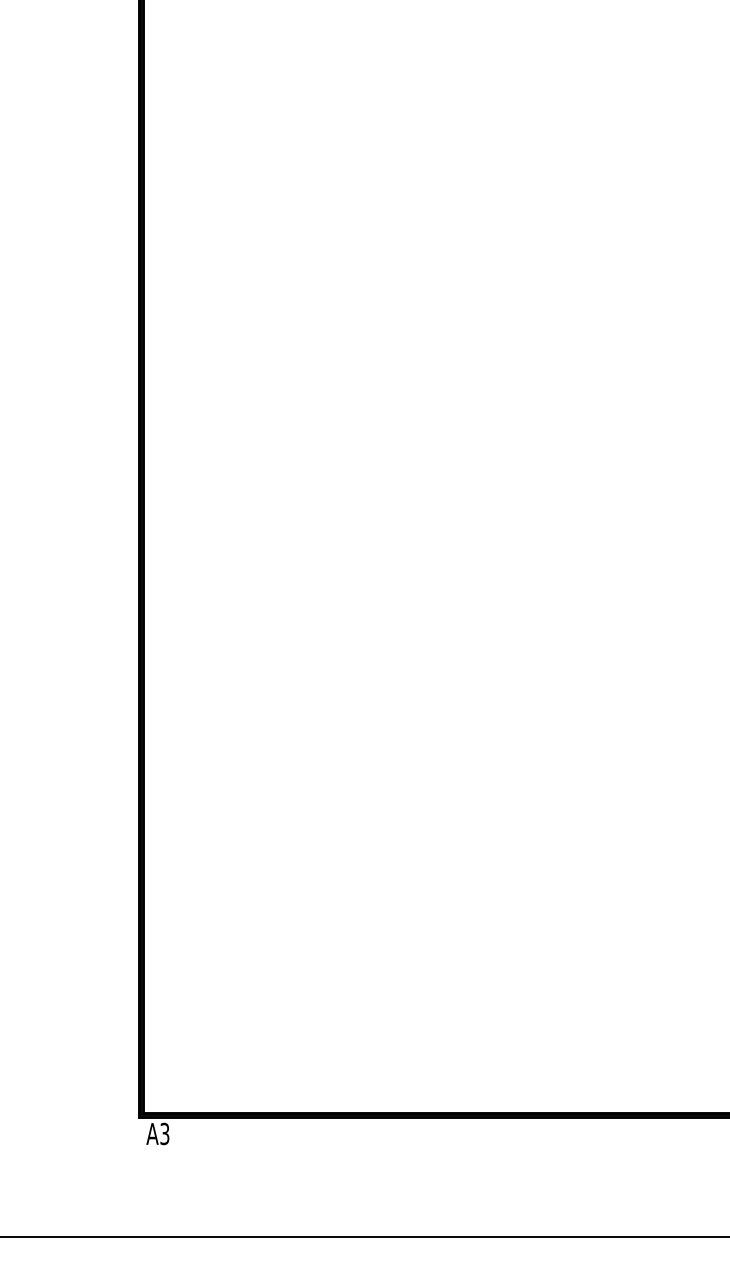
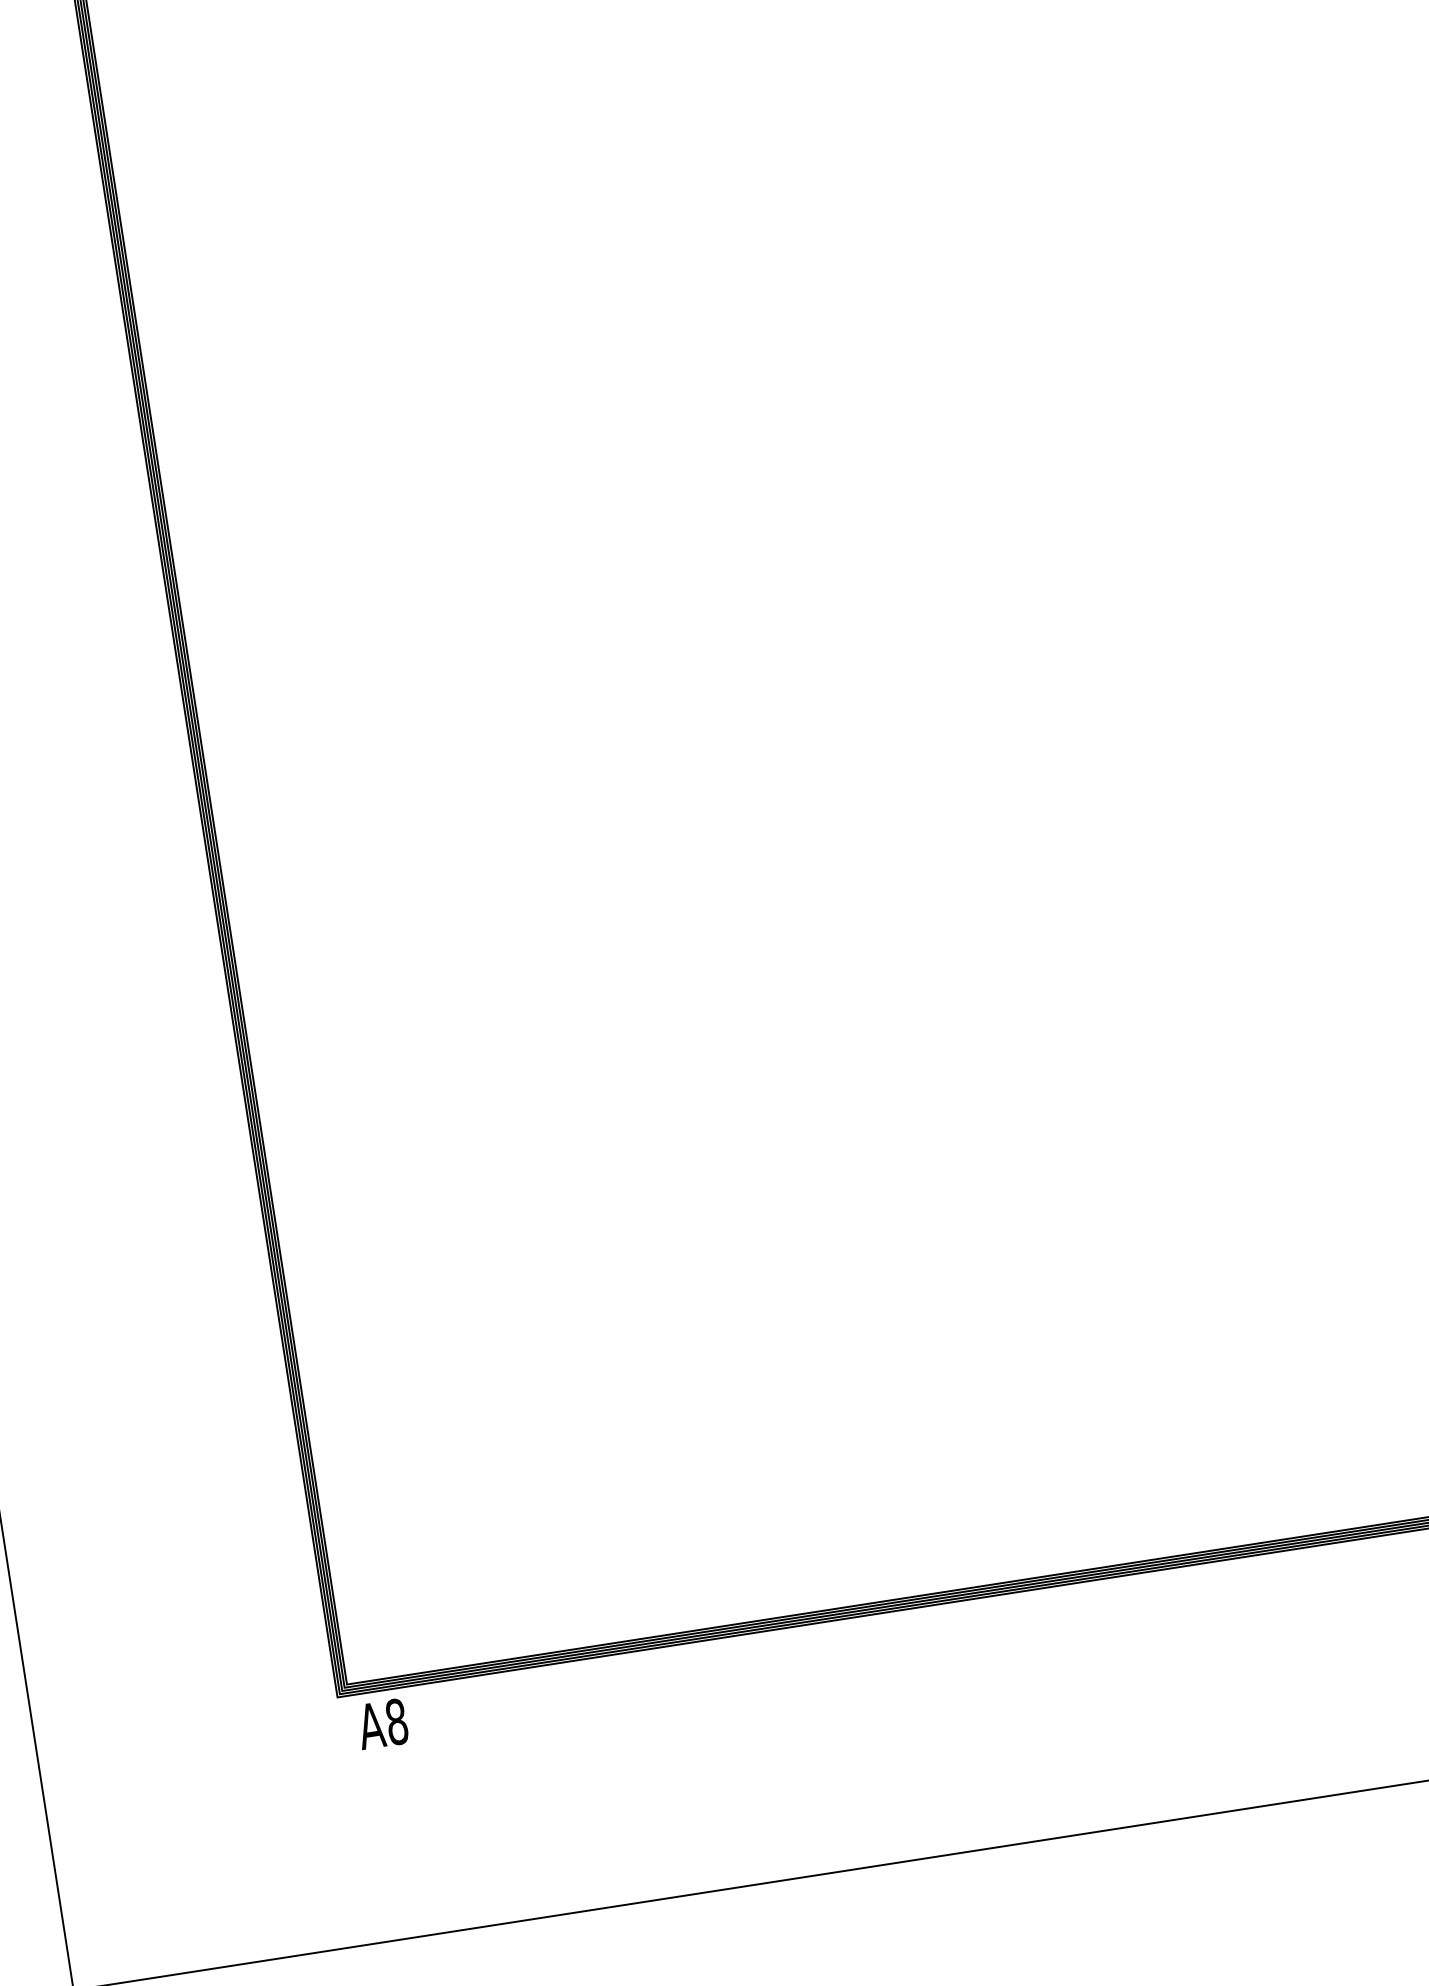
text: (164, 1133) -> (395, 1721), A3 -> A8

